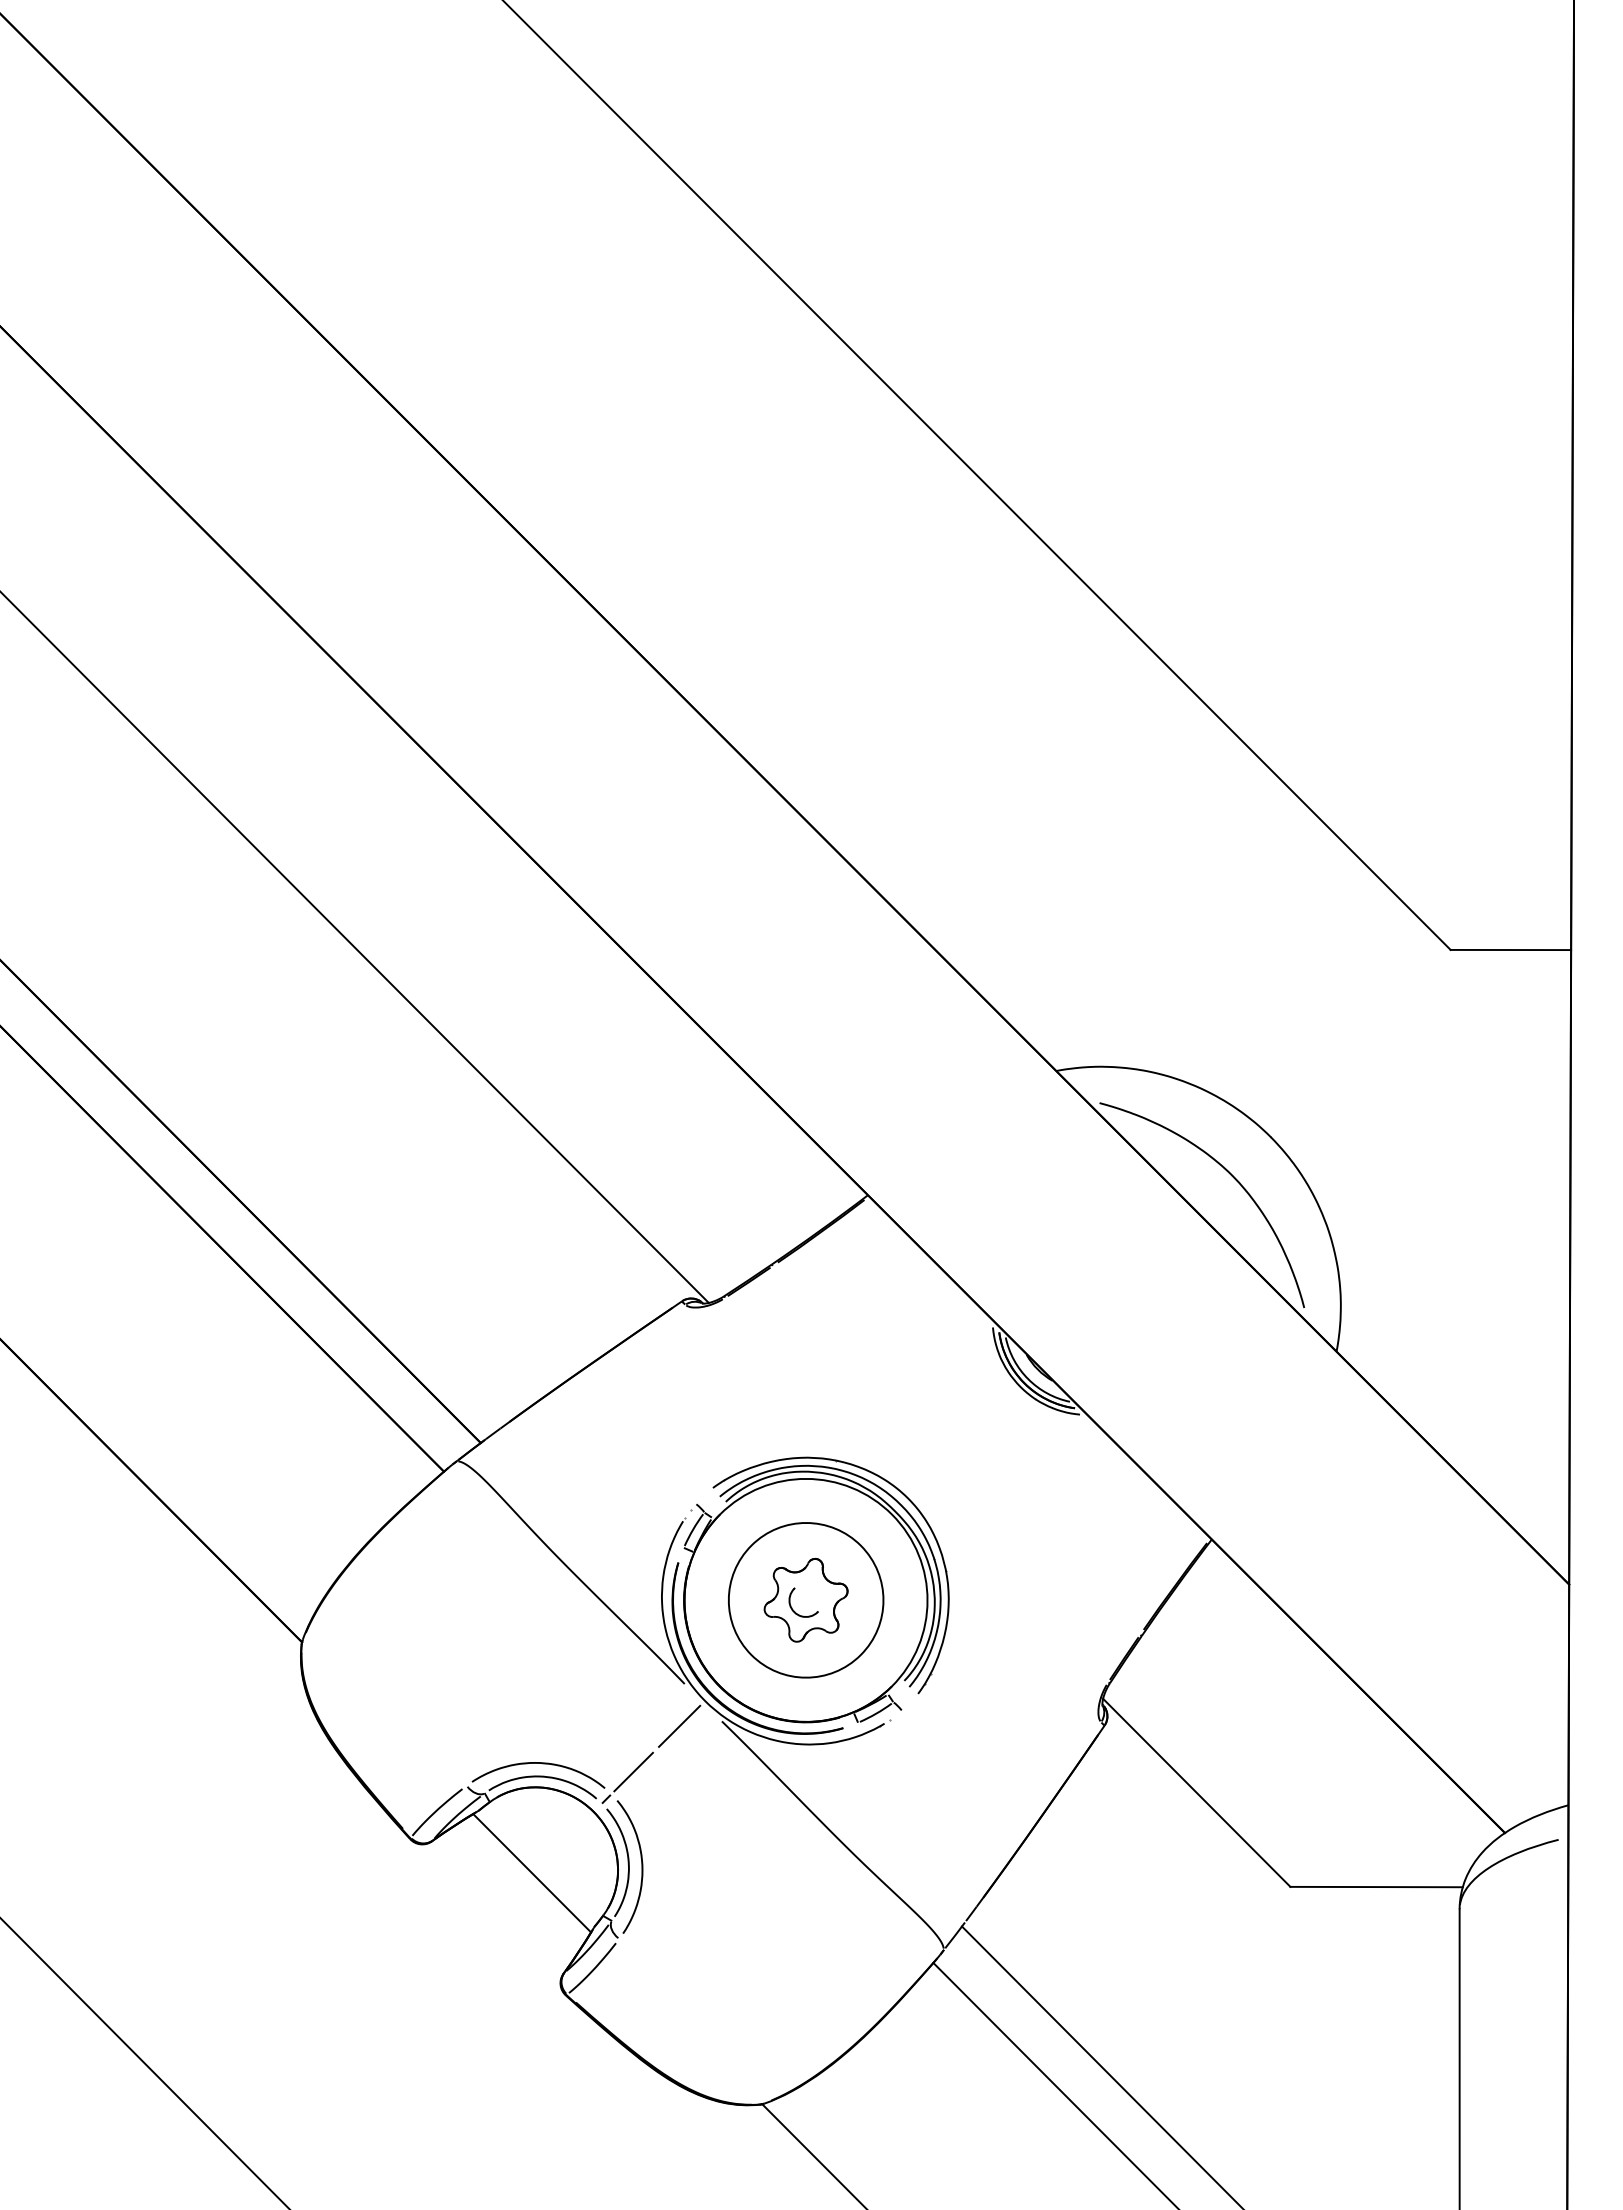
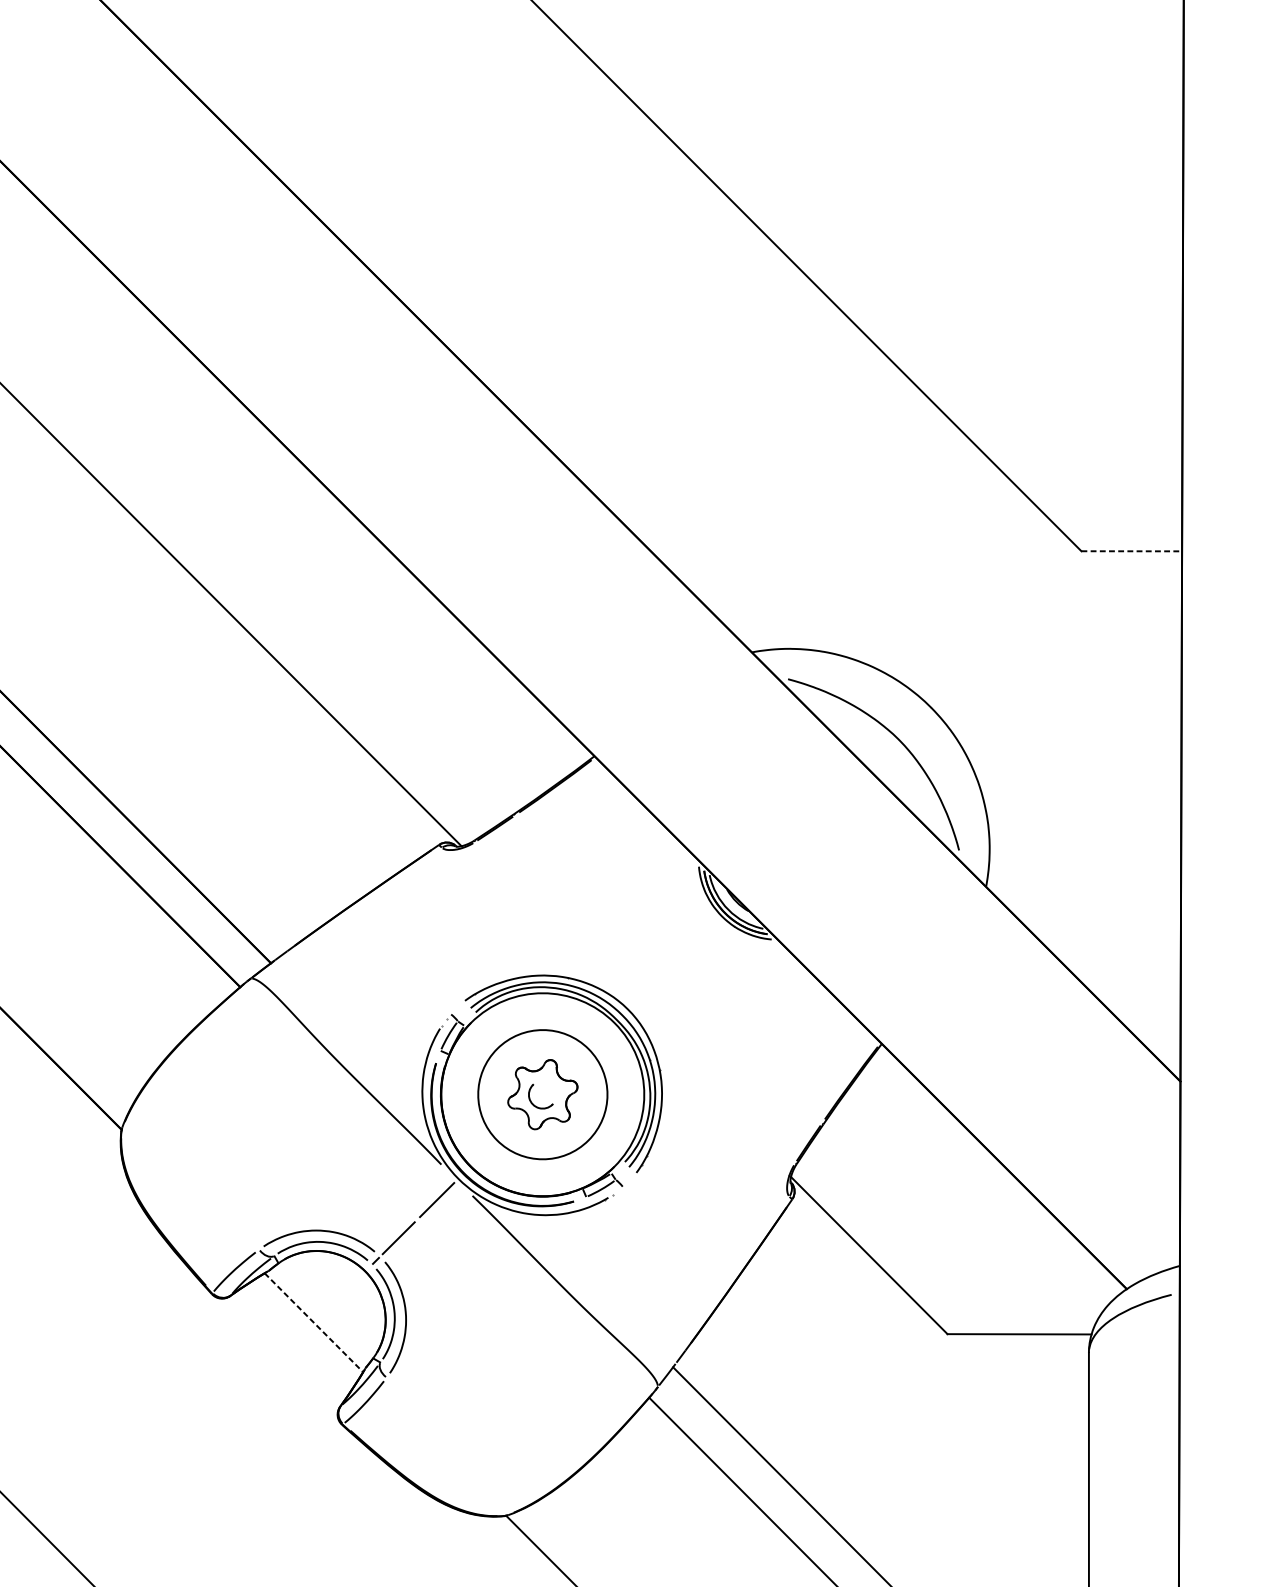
line: (1511, 950) -> (1132, 551), solid -> dashed
line: (532, 1873) -> (314, 1322), solid -> dashed

